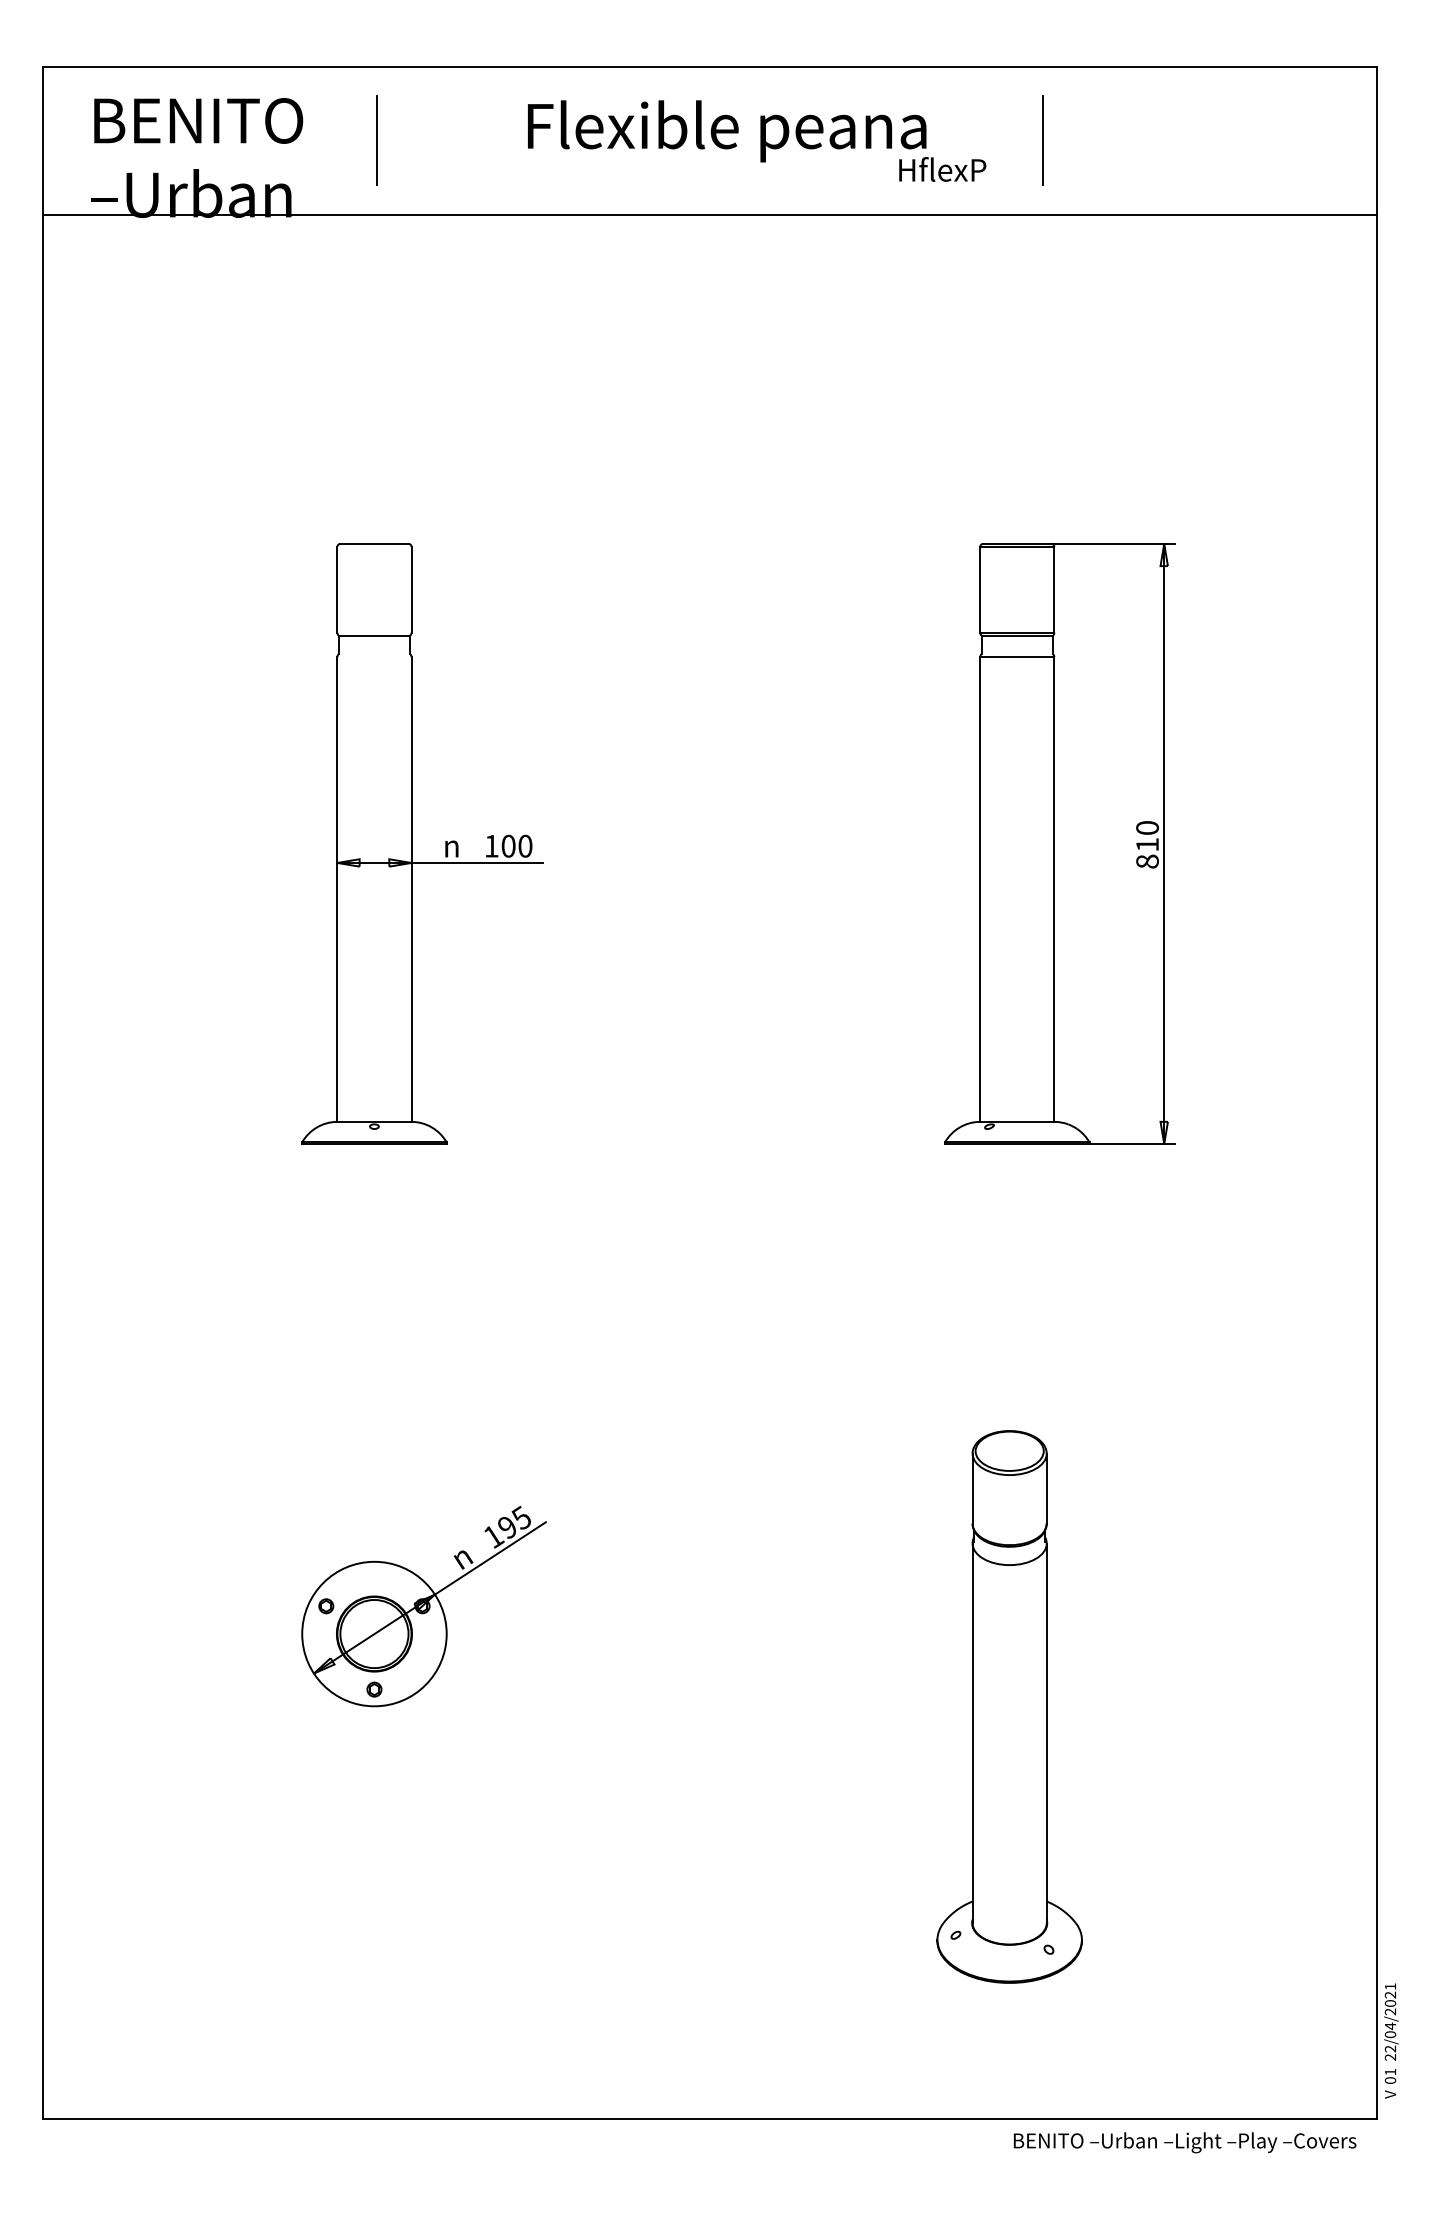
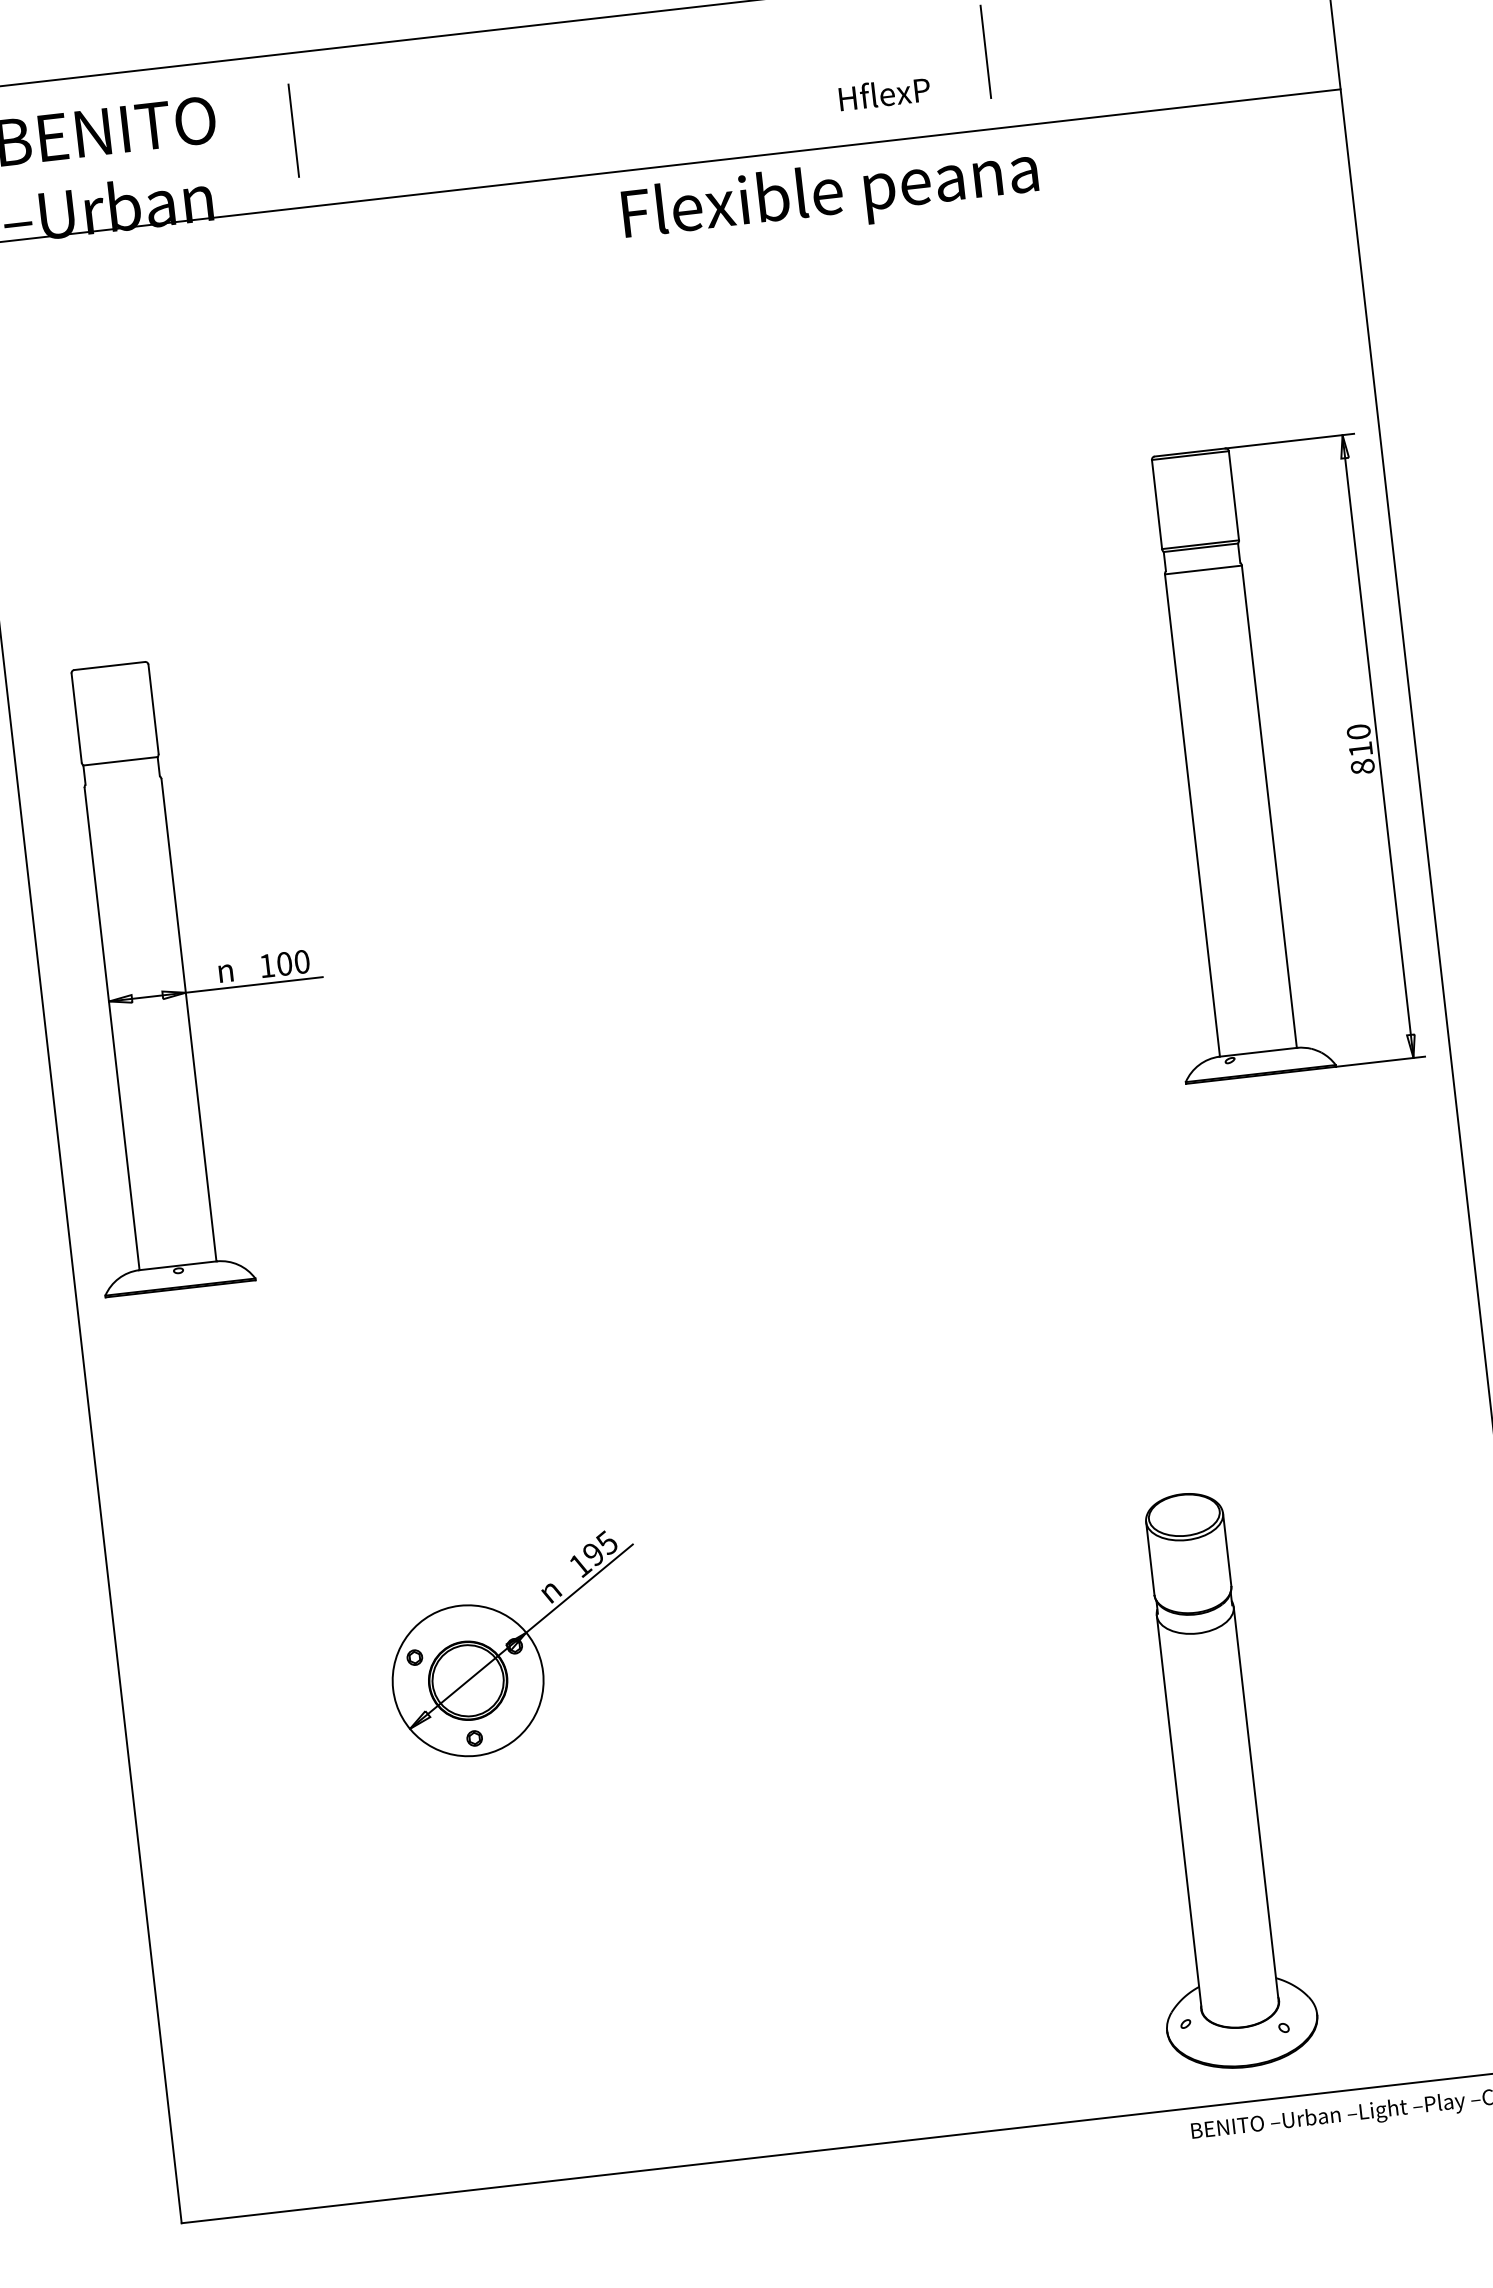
text: (727, 131) -> (831, 196), moved
part: (412, 843) -> (184, 972), moved
part: (1059, 843) -> (1269, 758), moved
part: (1009, 1706) -> (1214, 1780), moved

